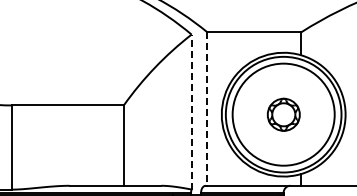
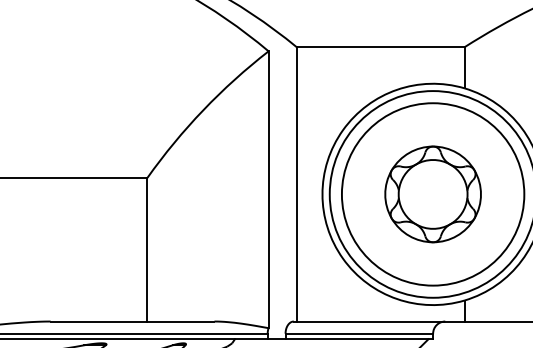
line: (207, 109) -> (296, 185), dashed -> solid
line: (191, 111) -> (268, 188), dashed -> solid
part: (283, 114) -> (432, 194), size x1.67

